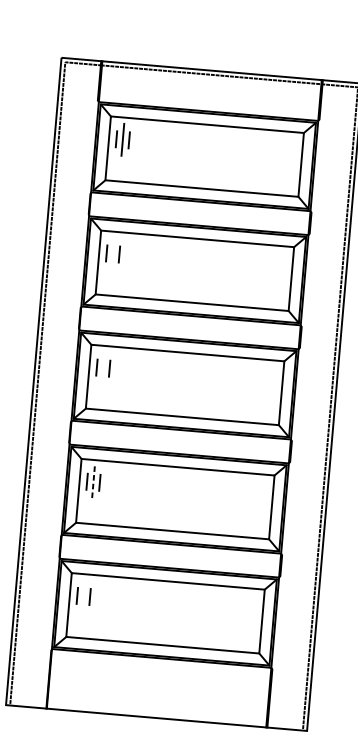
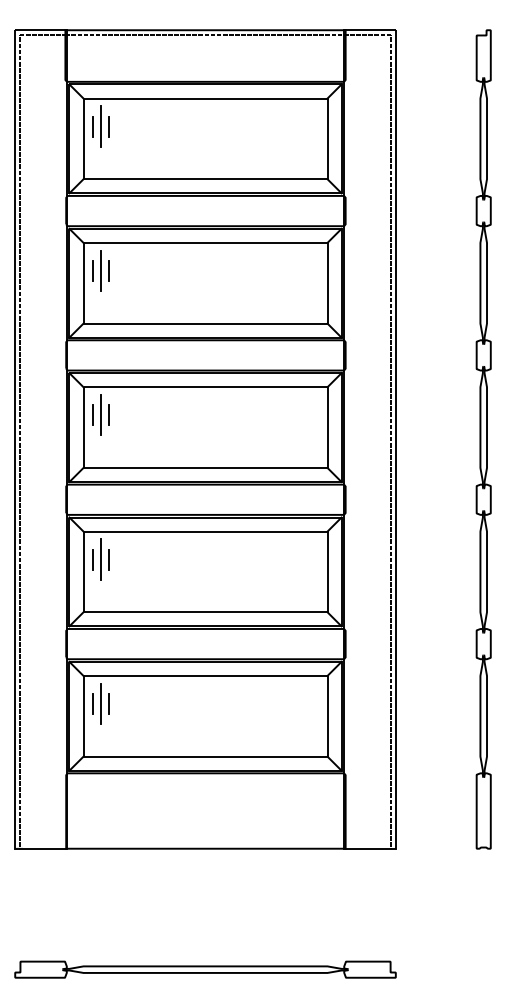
line: (113, 253) -> (101, 270), added
line: (103, 368) -> (101, 415), added
line: (93, 483) -> (101, 560), dashed -> solid
line: (84, 596) -> (101, 703), added

